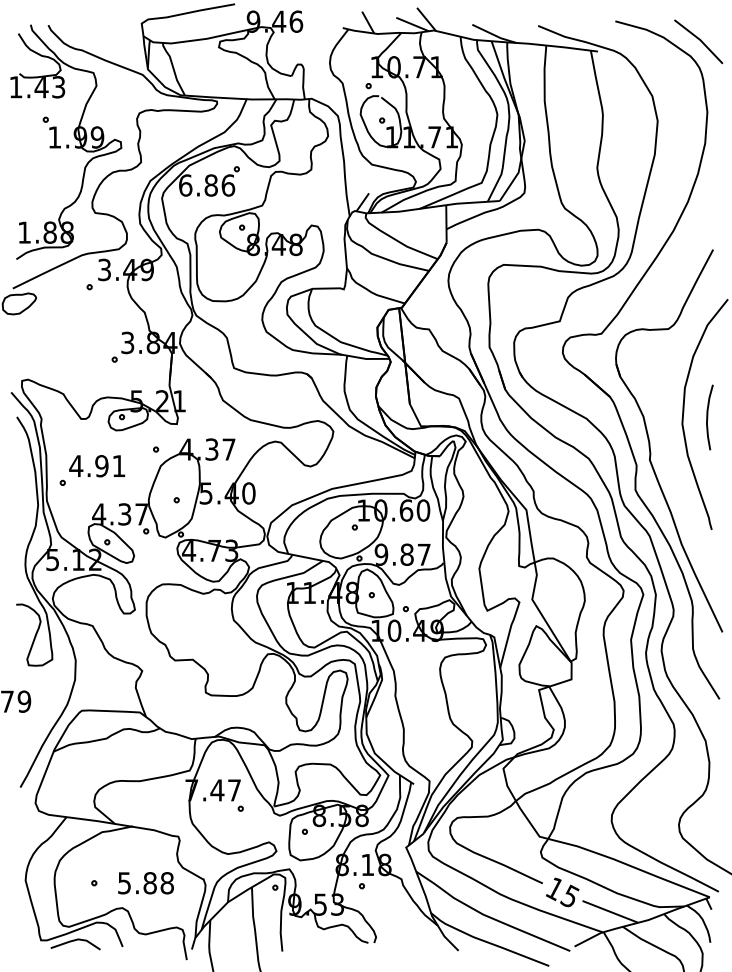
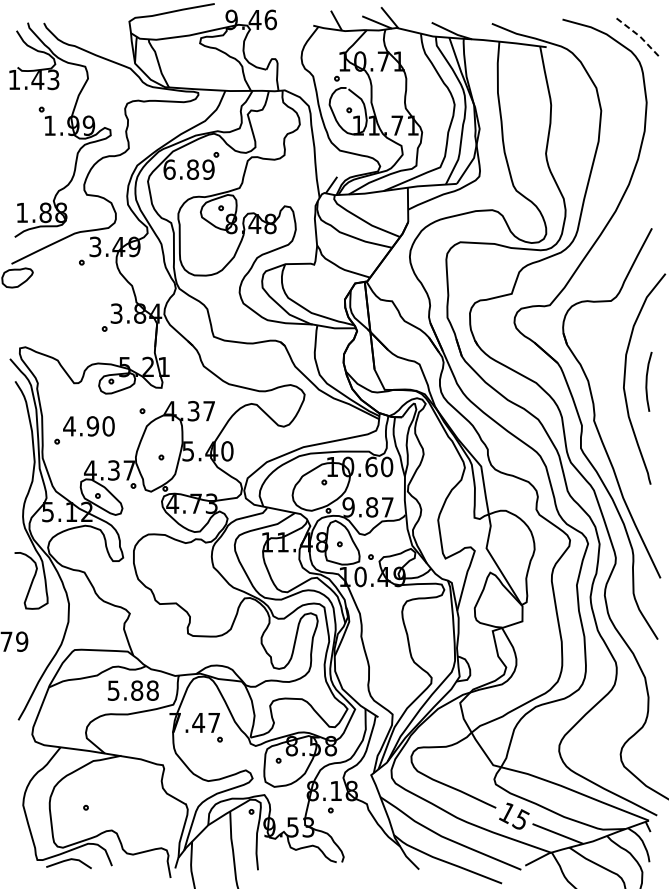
line: (700, 40) -> (640, 37), solid -> dashed
text: (228, 185) -> (208, 169), 6.86 -> 6.89
text: (118, 466) -> (108, 426), 4.91 -> 4.90
text: (145, 883) -> (132, 690), moved

